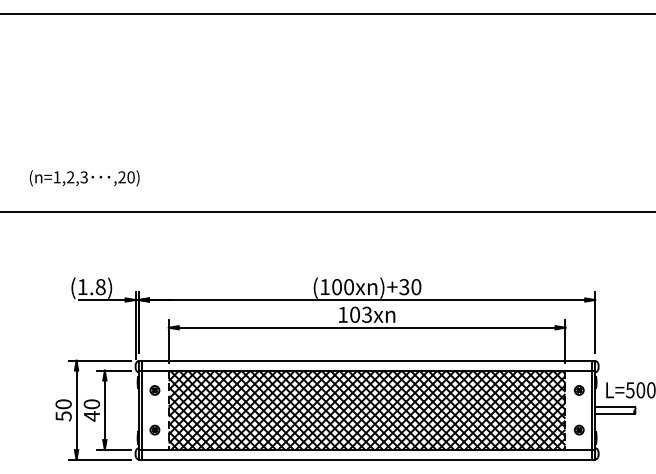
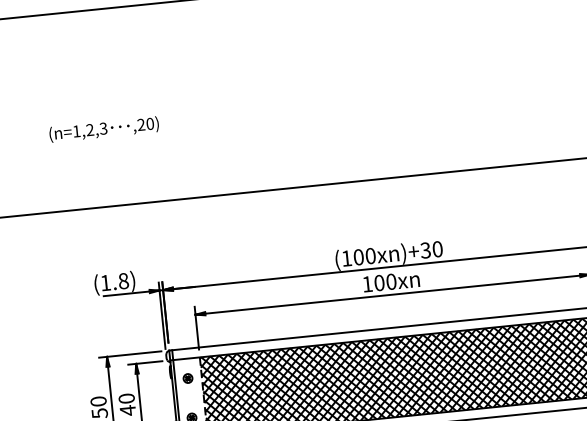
text: (84, 178) -> (104, 129), moved
text: (366, 314) -> (390, 281), 103xn -> 100xn

